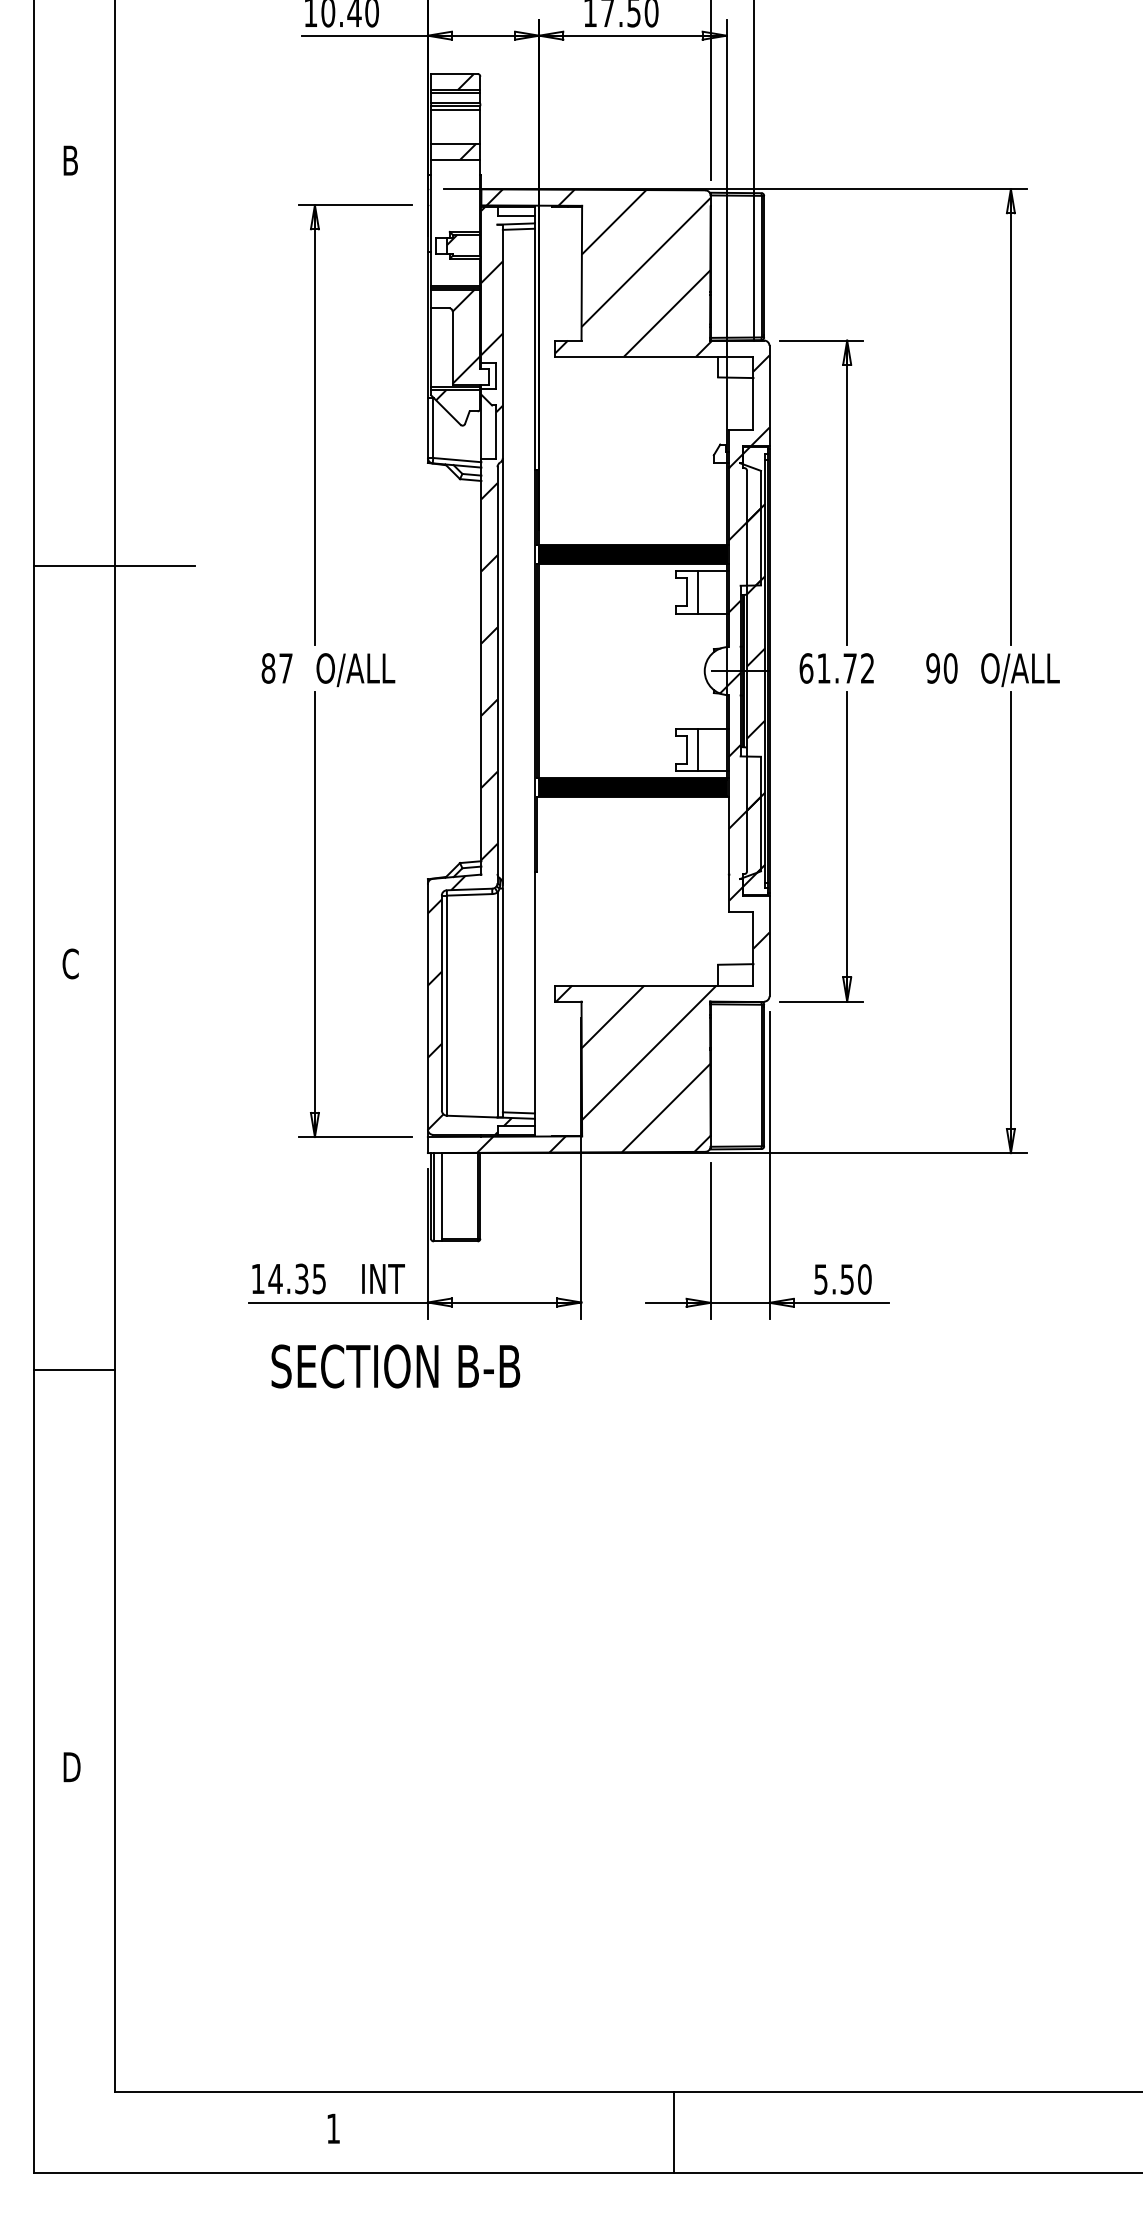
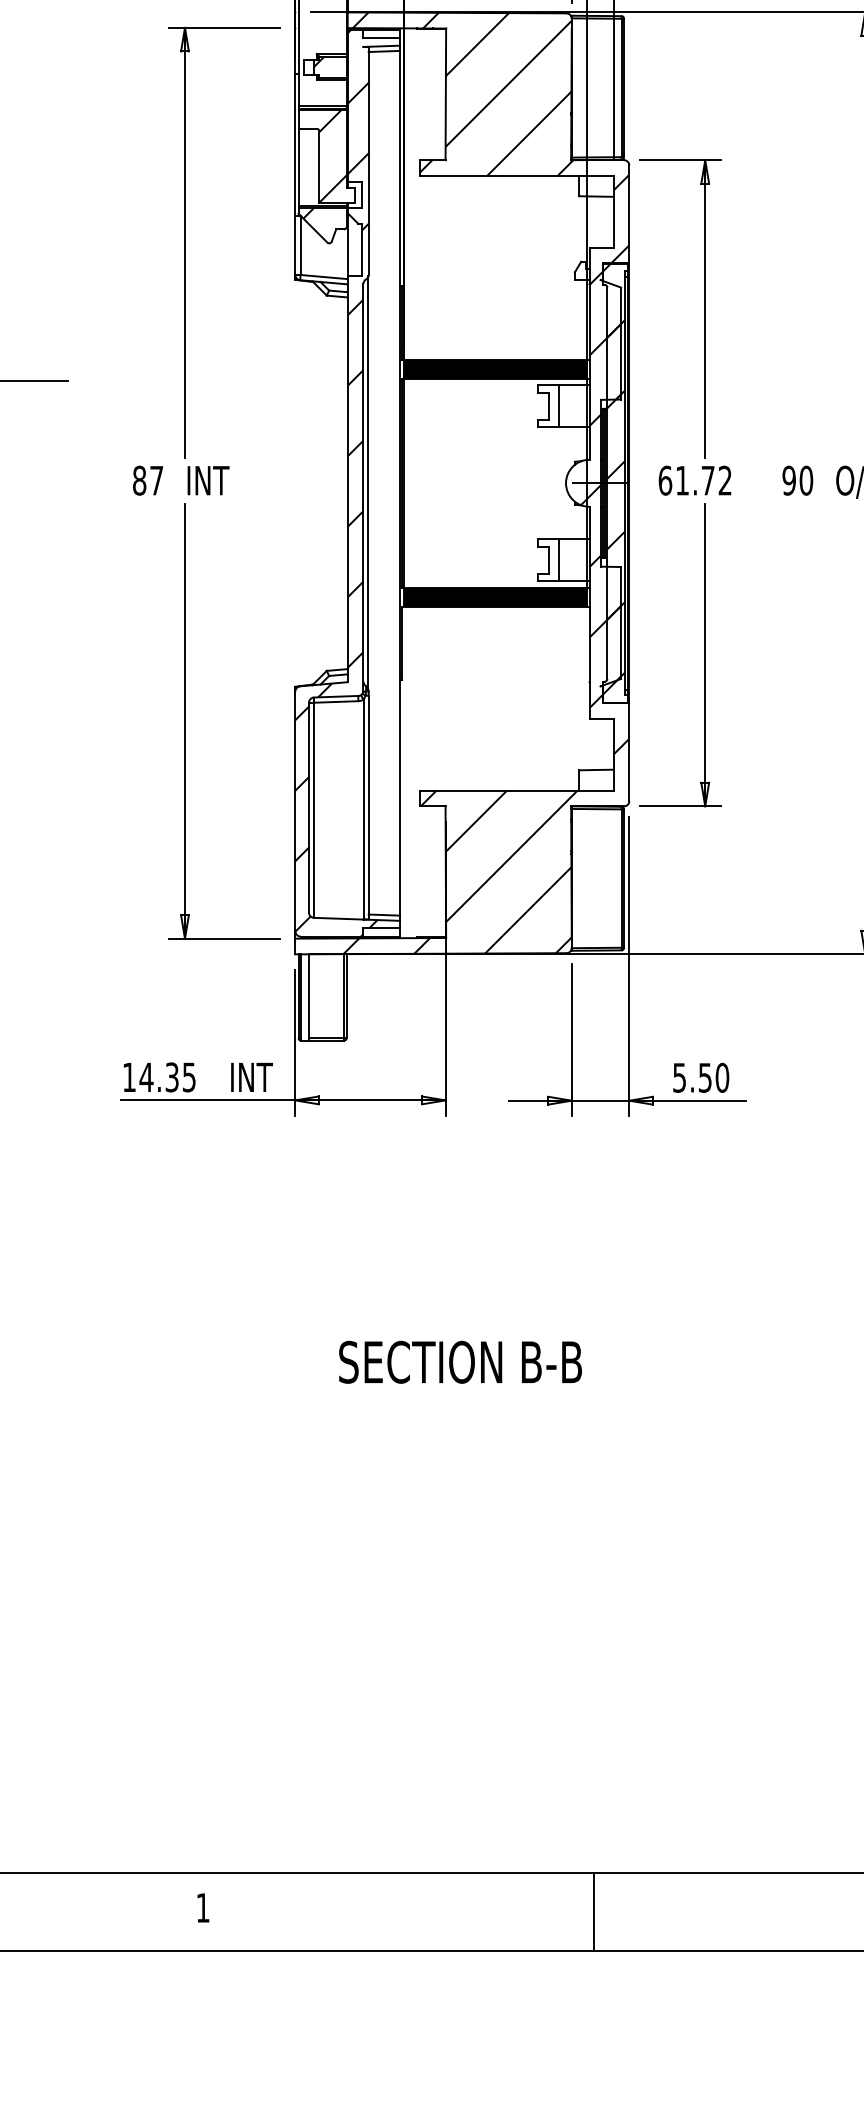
text: (355, 670) -> (224, 482), O/ALL -> INT
text: (395, 1366) -> (460, 1362), moved
line: (674, 2132) -> (594, 1911), moved

